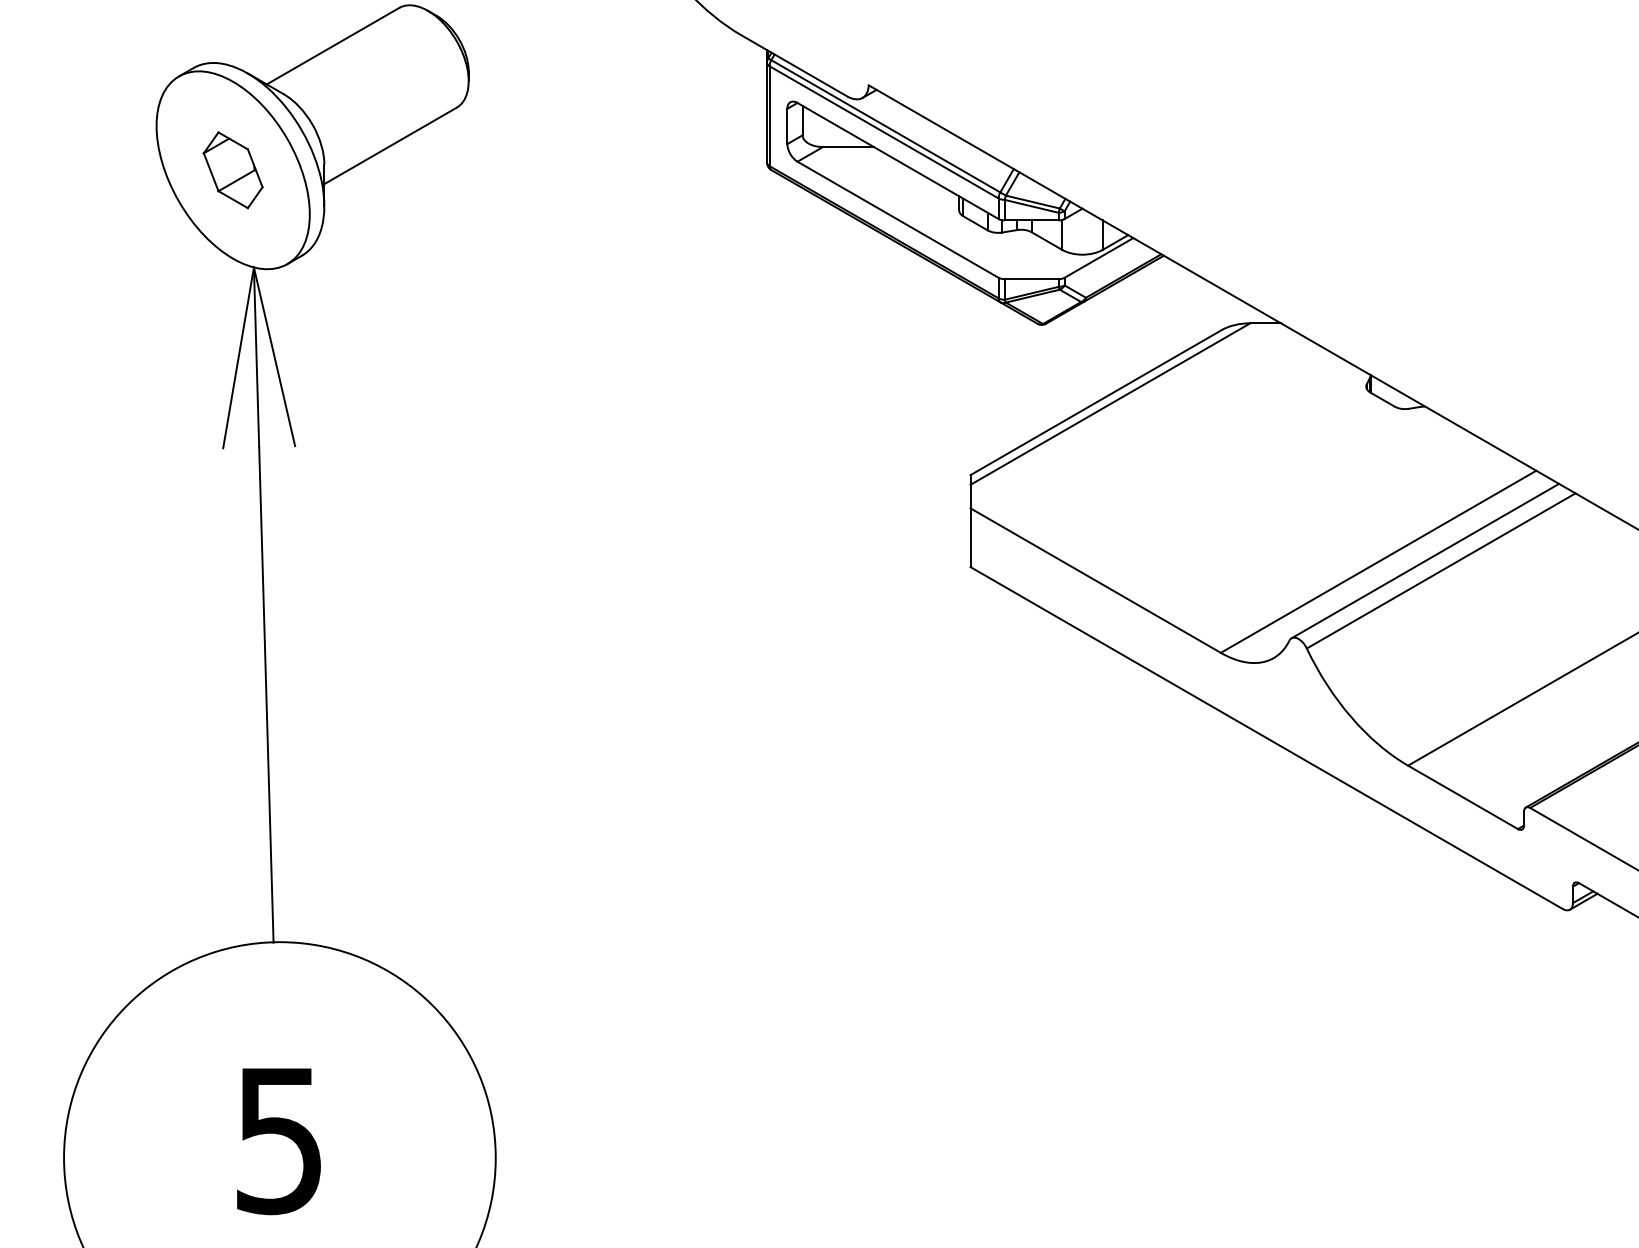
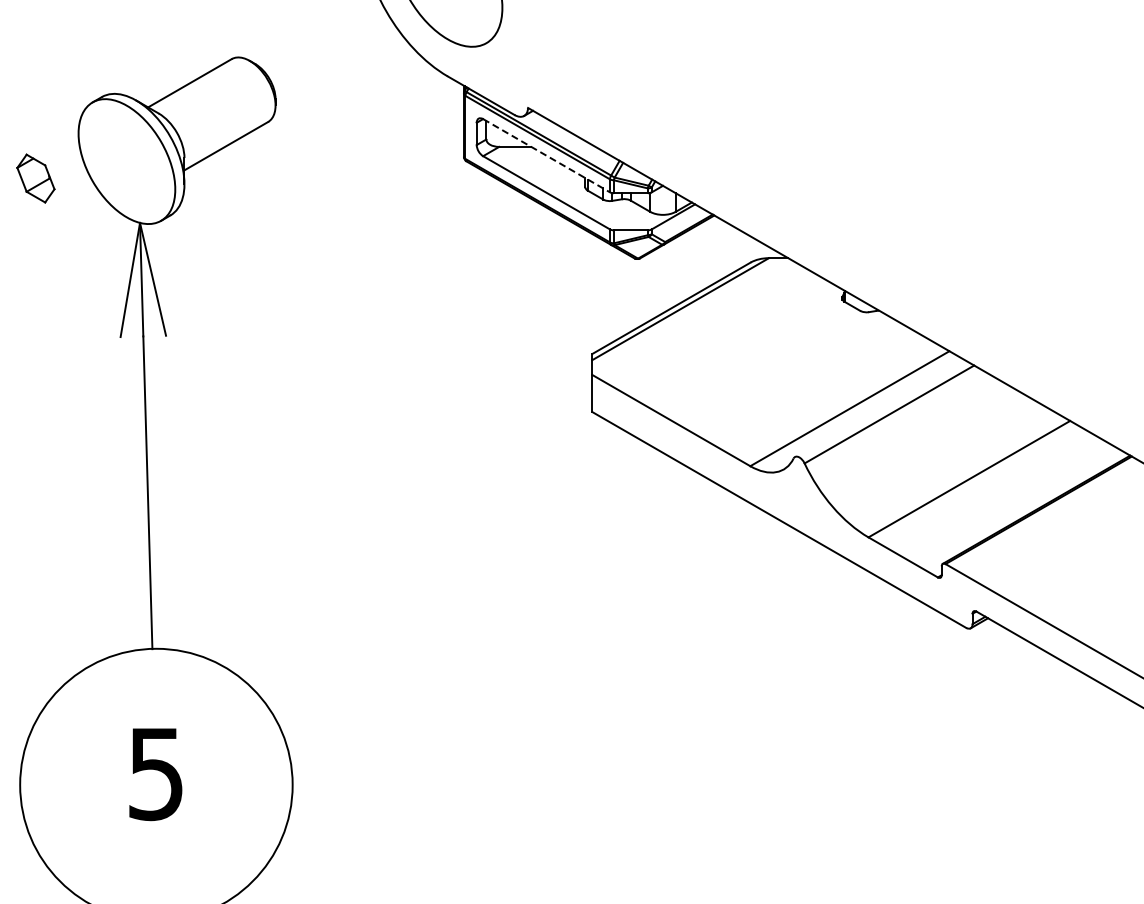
line: (899, 160) -> (547, 155), solid -> dashed
part: (232, 170) -> (35, 178), moved
line: (1423, 561) -> (878, 408), removed

